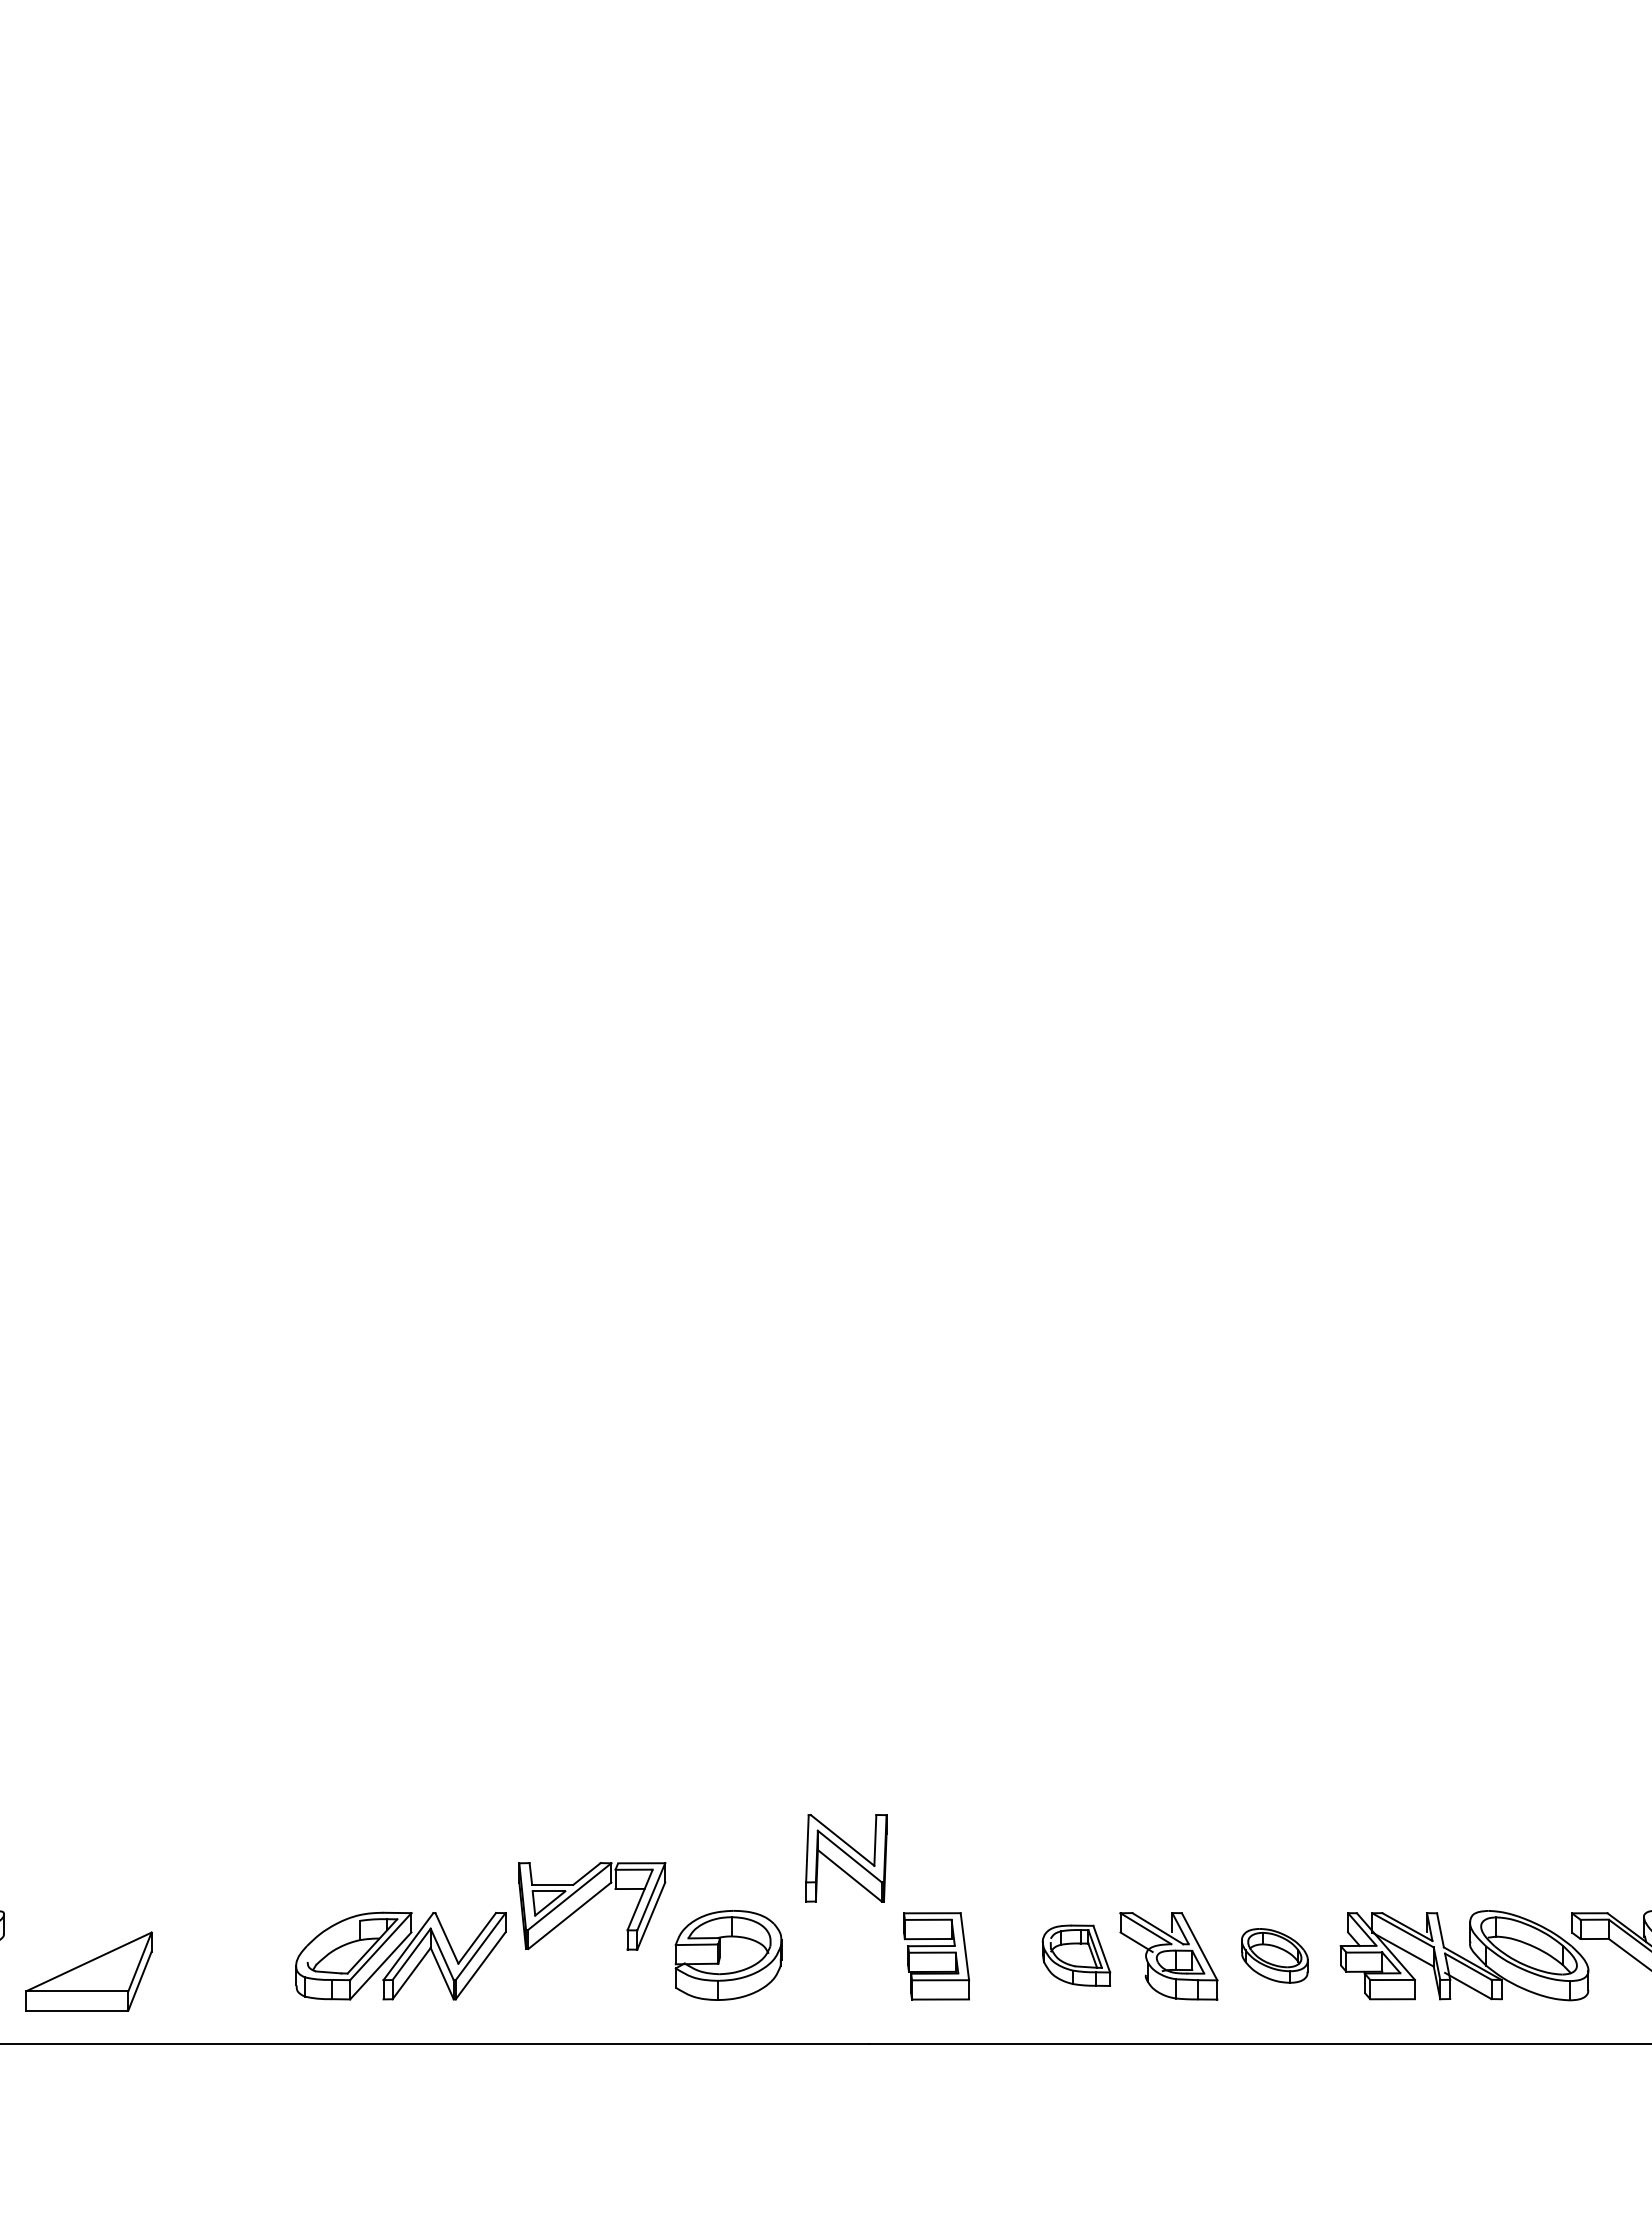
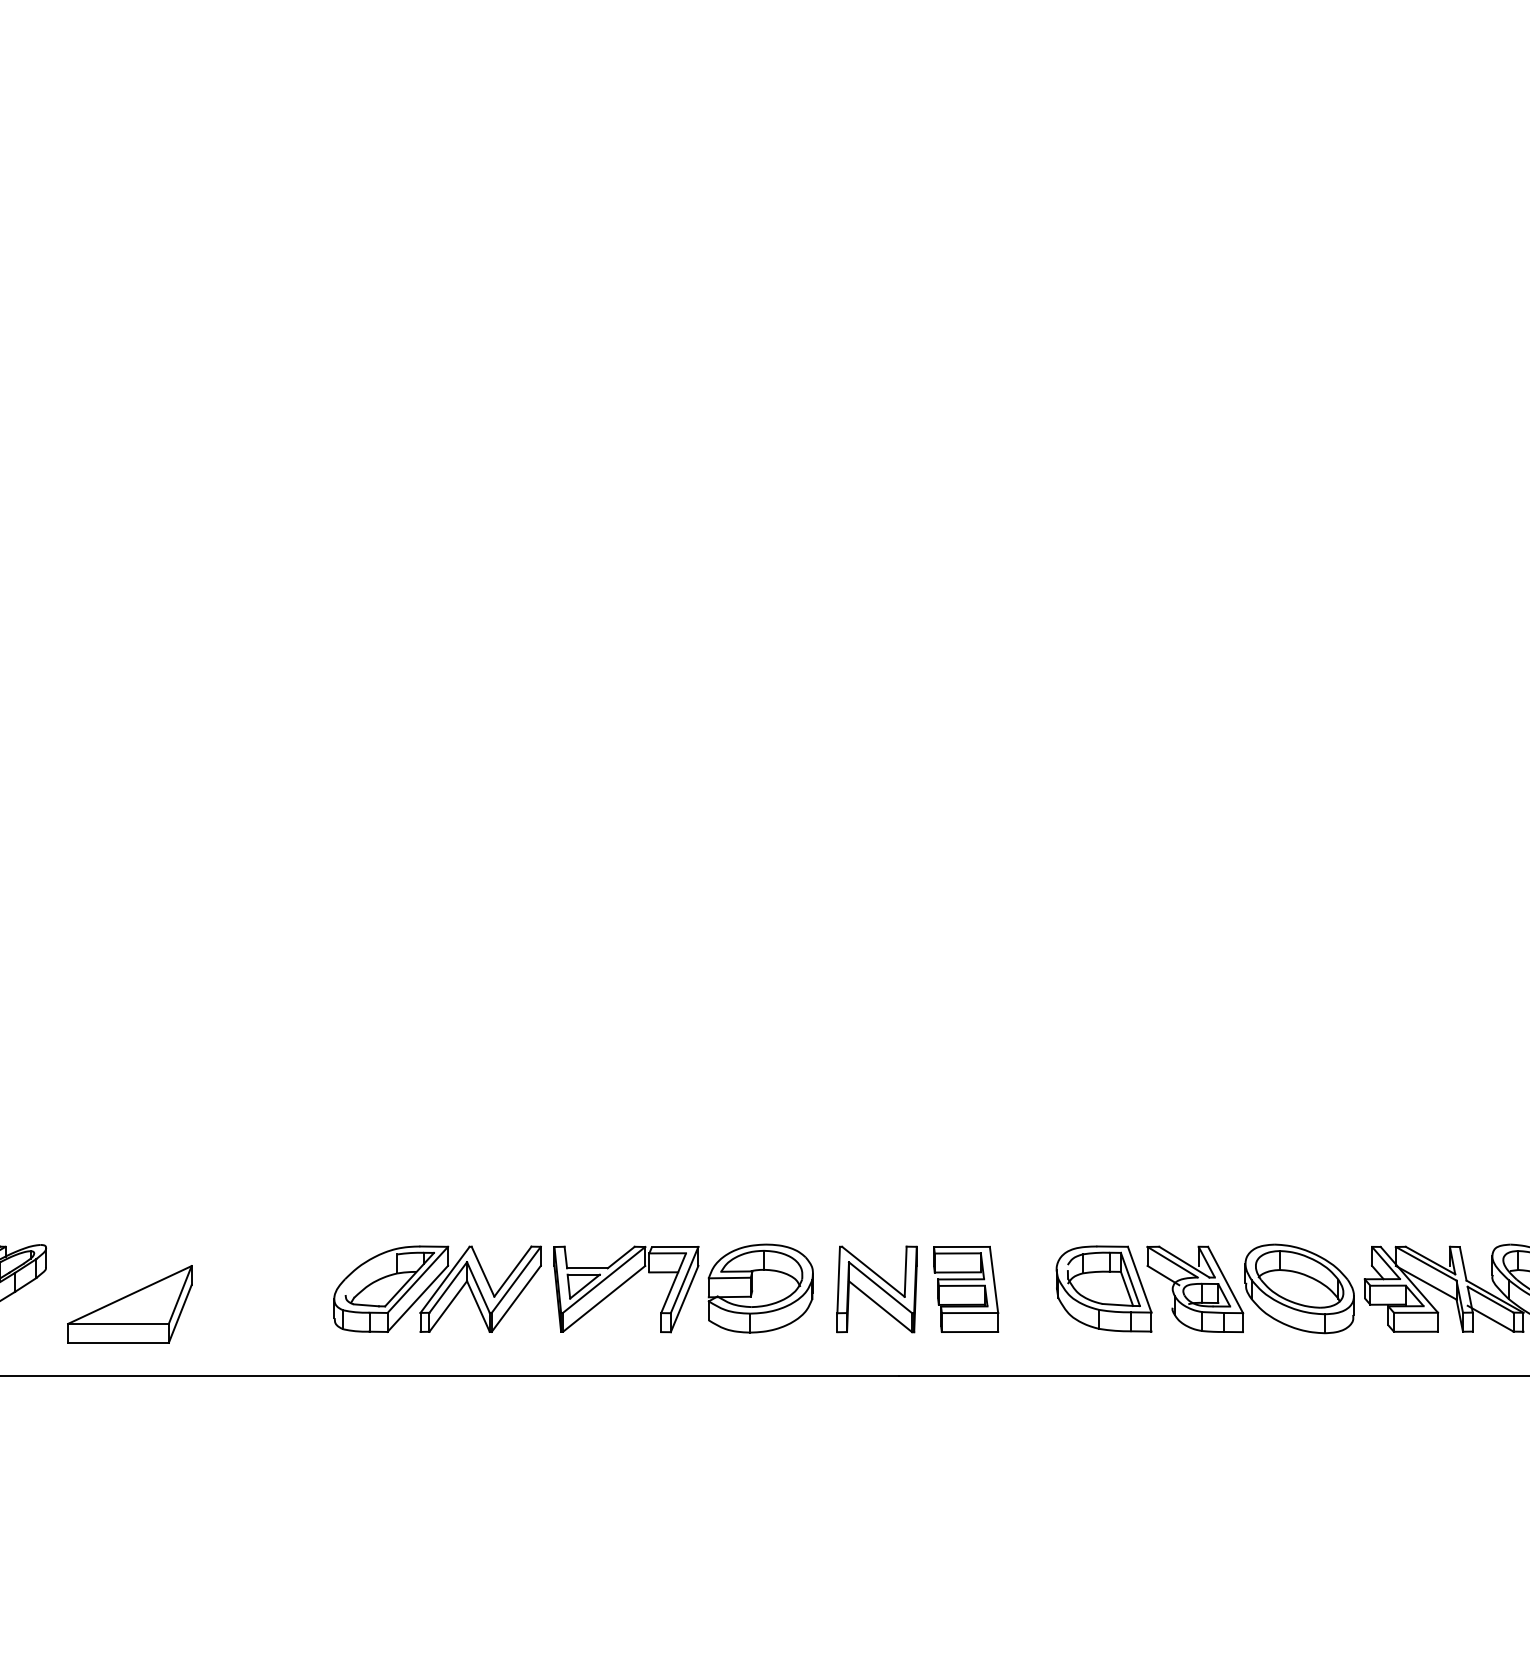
part: (846, 1858) -> (877, 1289), moved
part: (592, 1906) -> (626, 1289), moved
part: (1076, 1955) -> (1104, 1288), size x1.43
part: (1274, 1955) -> (1299, 1288), size x1.67

